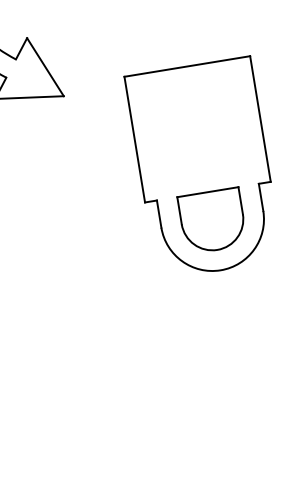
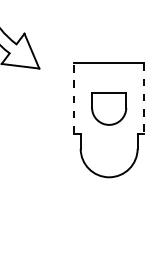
line: (261, 120) -> (144, 99), solid -> dashed
line: (135, 139) -> (74, 98), solid -> dashed
part: (213, 220) -> (109, 108), moved

